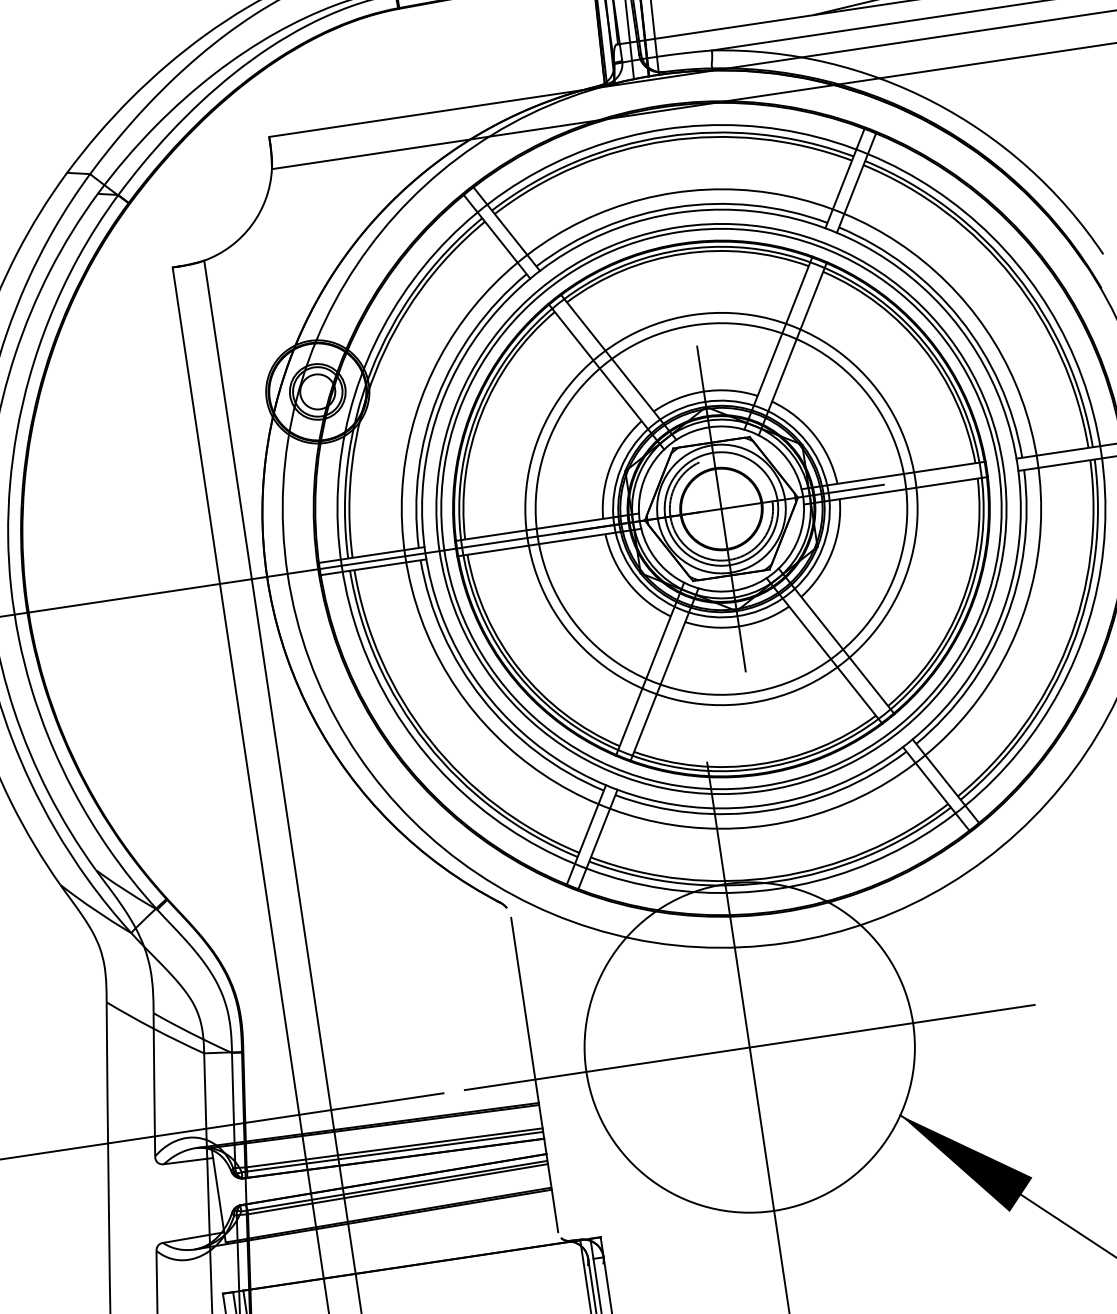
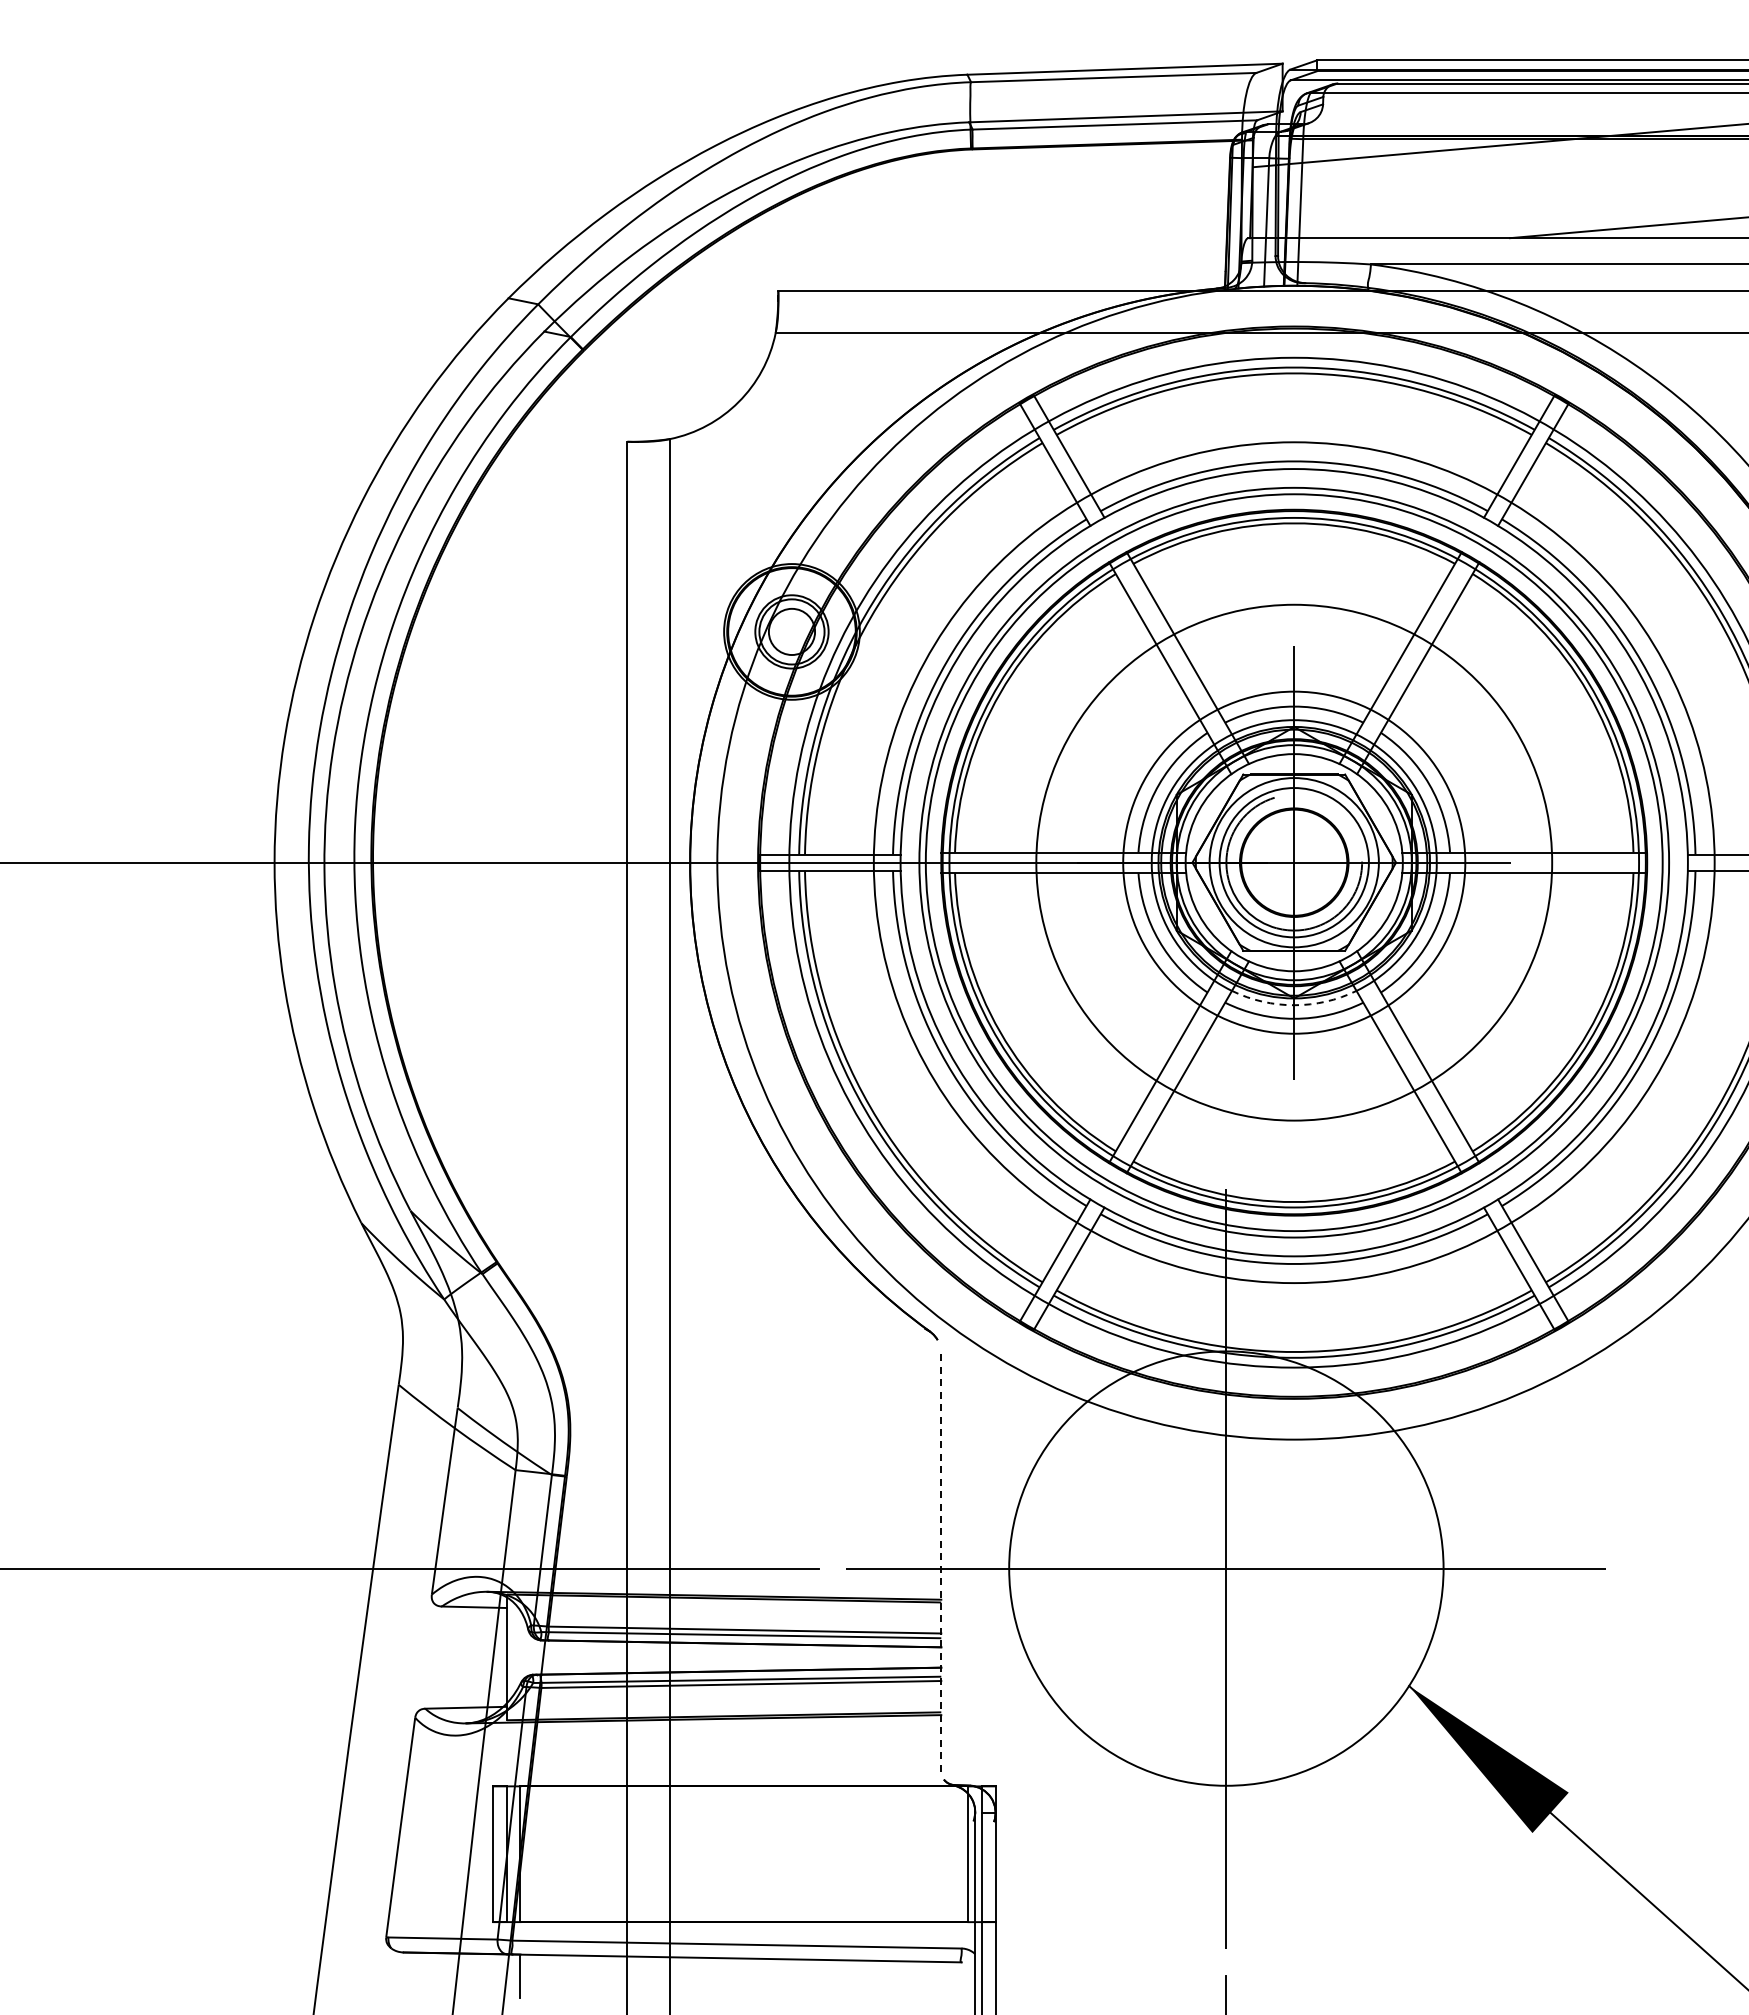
circle: (720, 508) -> (1293, 862), size x0.7
arc: (737, 616) -> (1294, 1005), solid -> dashed
line: (534, 1074) -> (941, 1562), solid -> dashed

